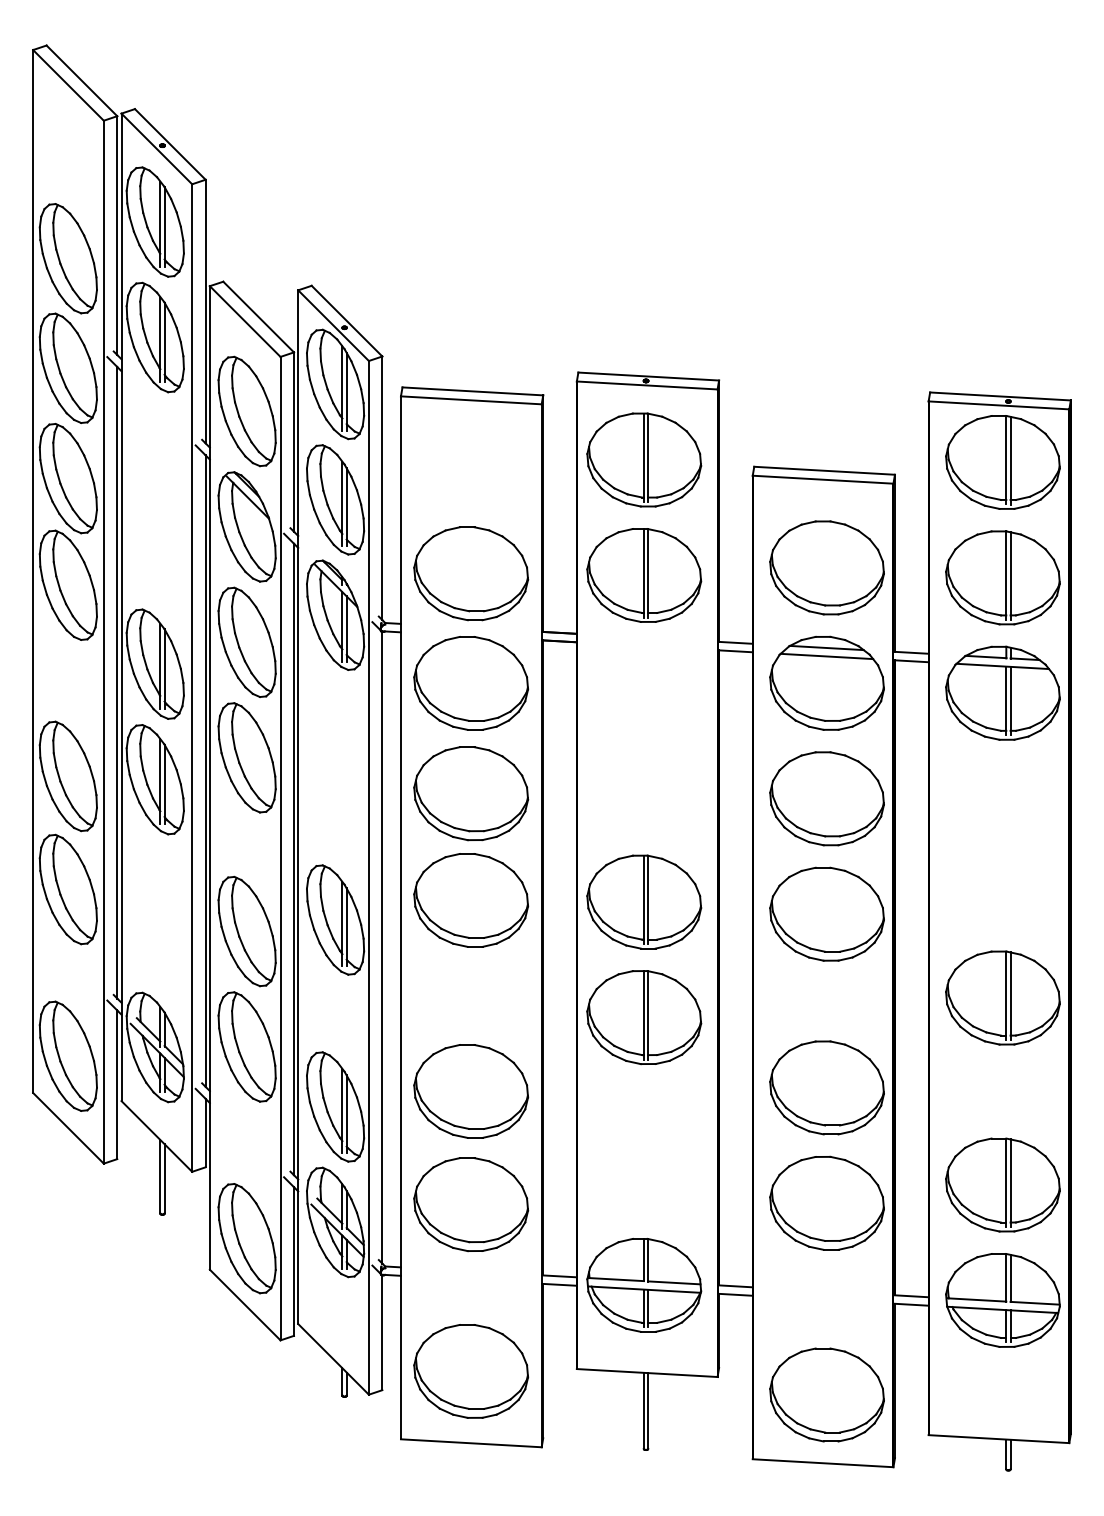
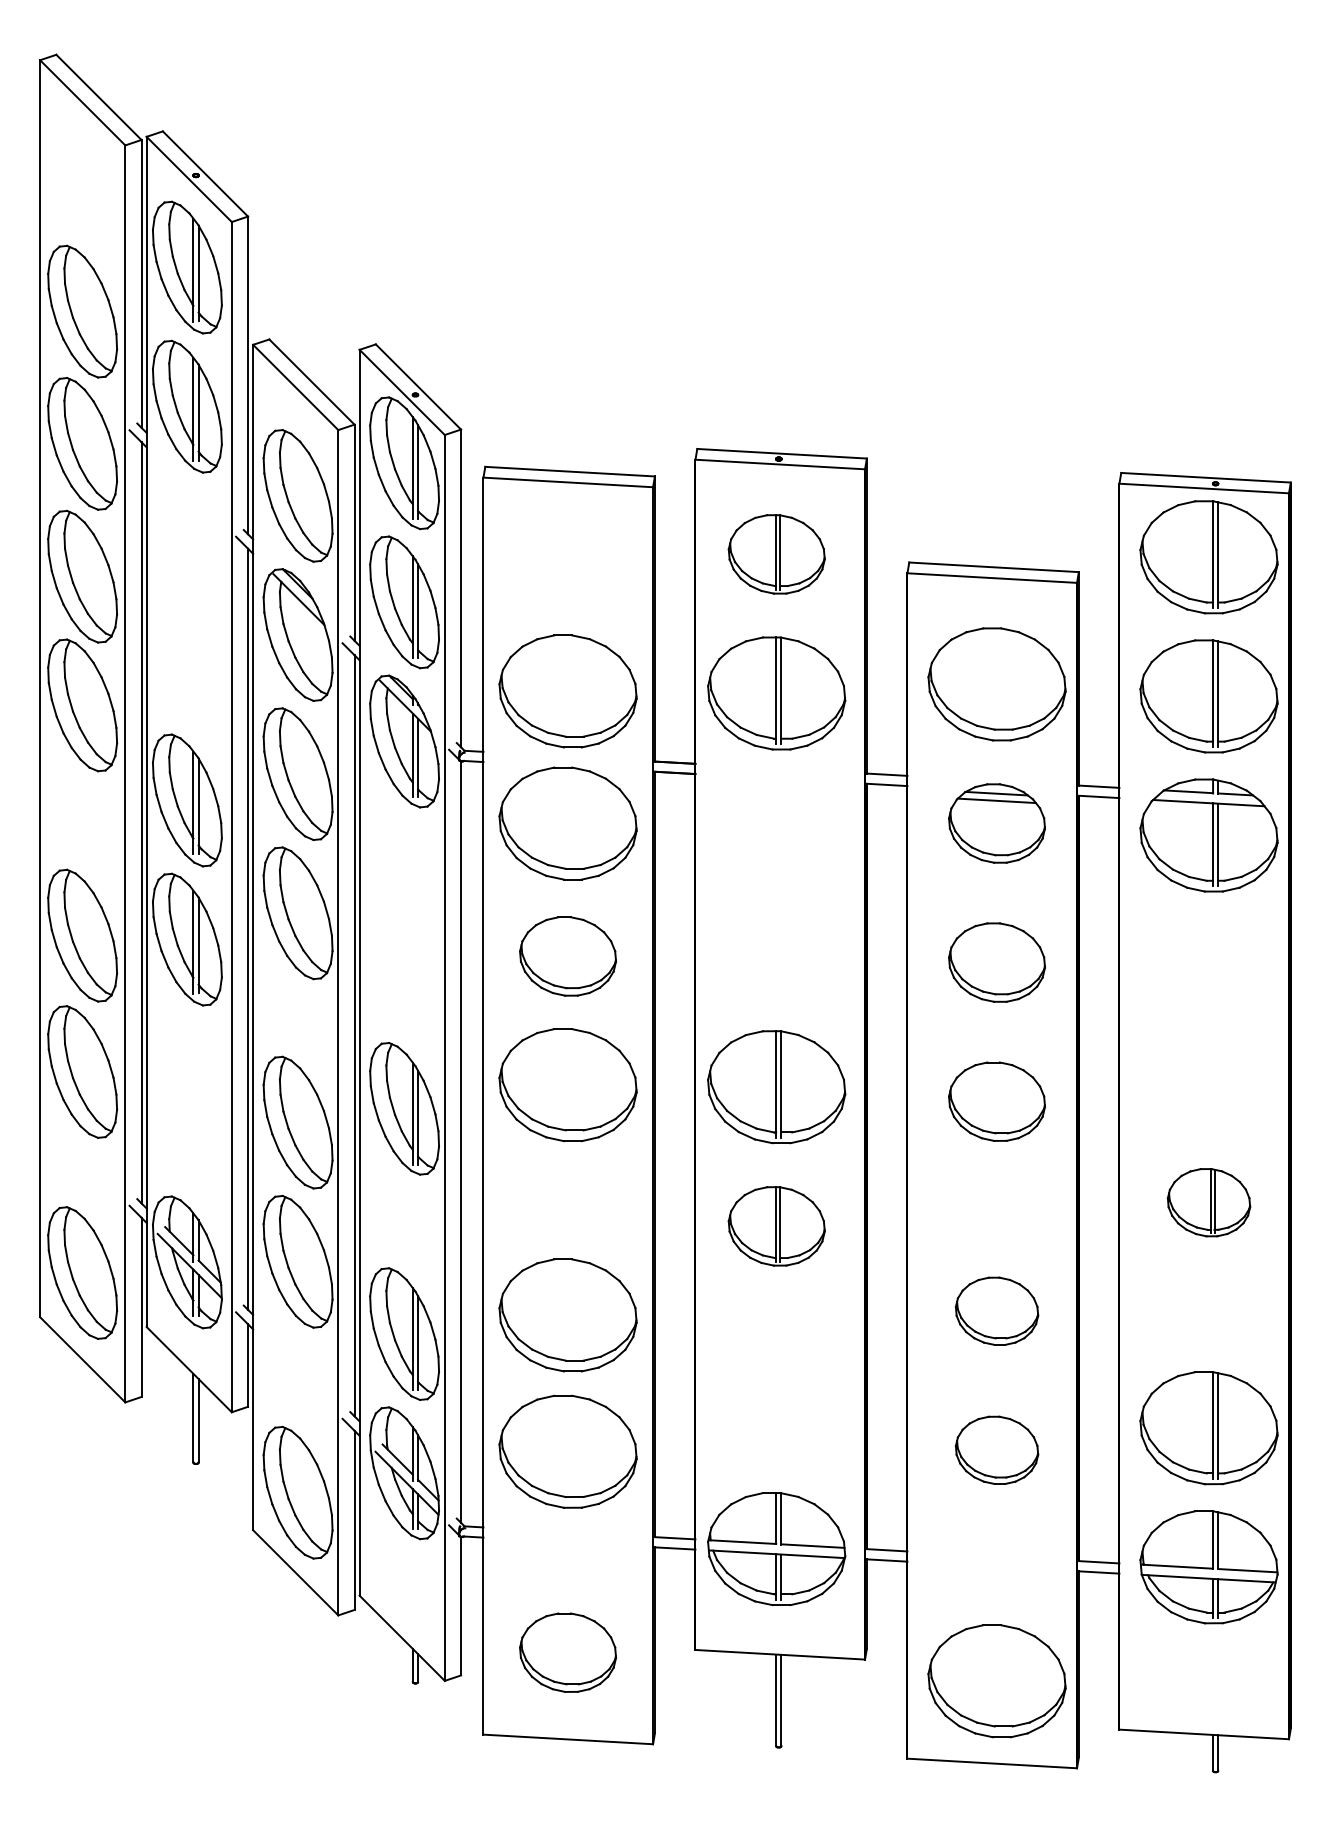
part: (644, 460) -> (776, 554), size x0.7
part: (826, 683) -> (996, 823), size x0.7
part: (470, 793) -> (567, 956), size x0.7
part: (826, 798) -> (996, 962), size x0.7
part: (826, 913) -> (996, 1101), size x0.7
part: (1002, 997) -> (1208, 1202), size x0.6
part: (644, 1017) -> (776, 1226), size x0.7
part: (826, 1088) -> (996, 1311), size x0.6
part: (826, 1203) -> (996, 1450), size x0.6
part: (470, 1371) -> (567, 1652), size x0.7

